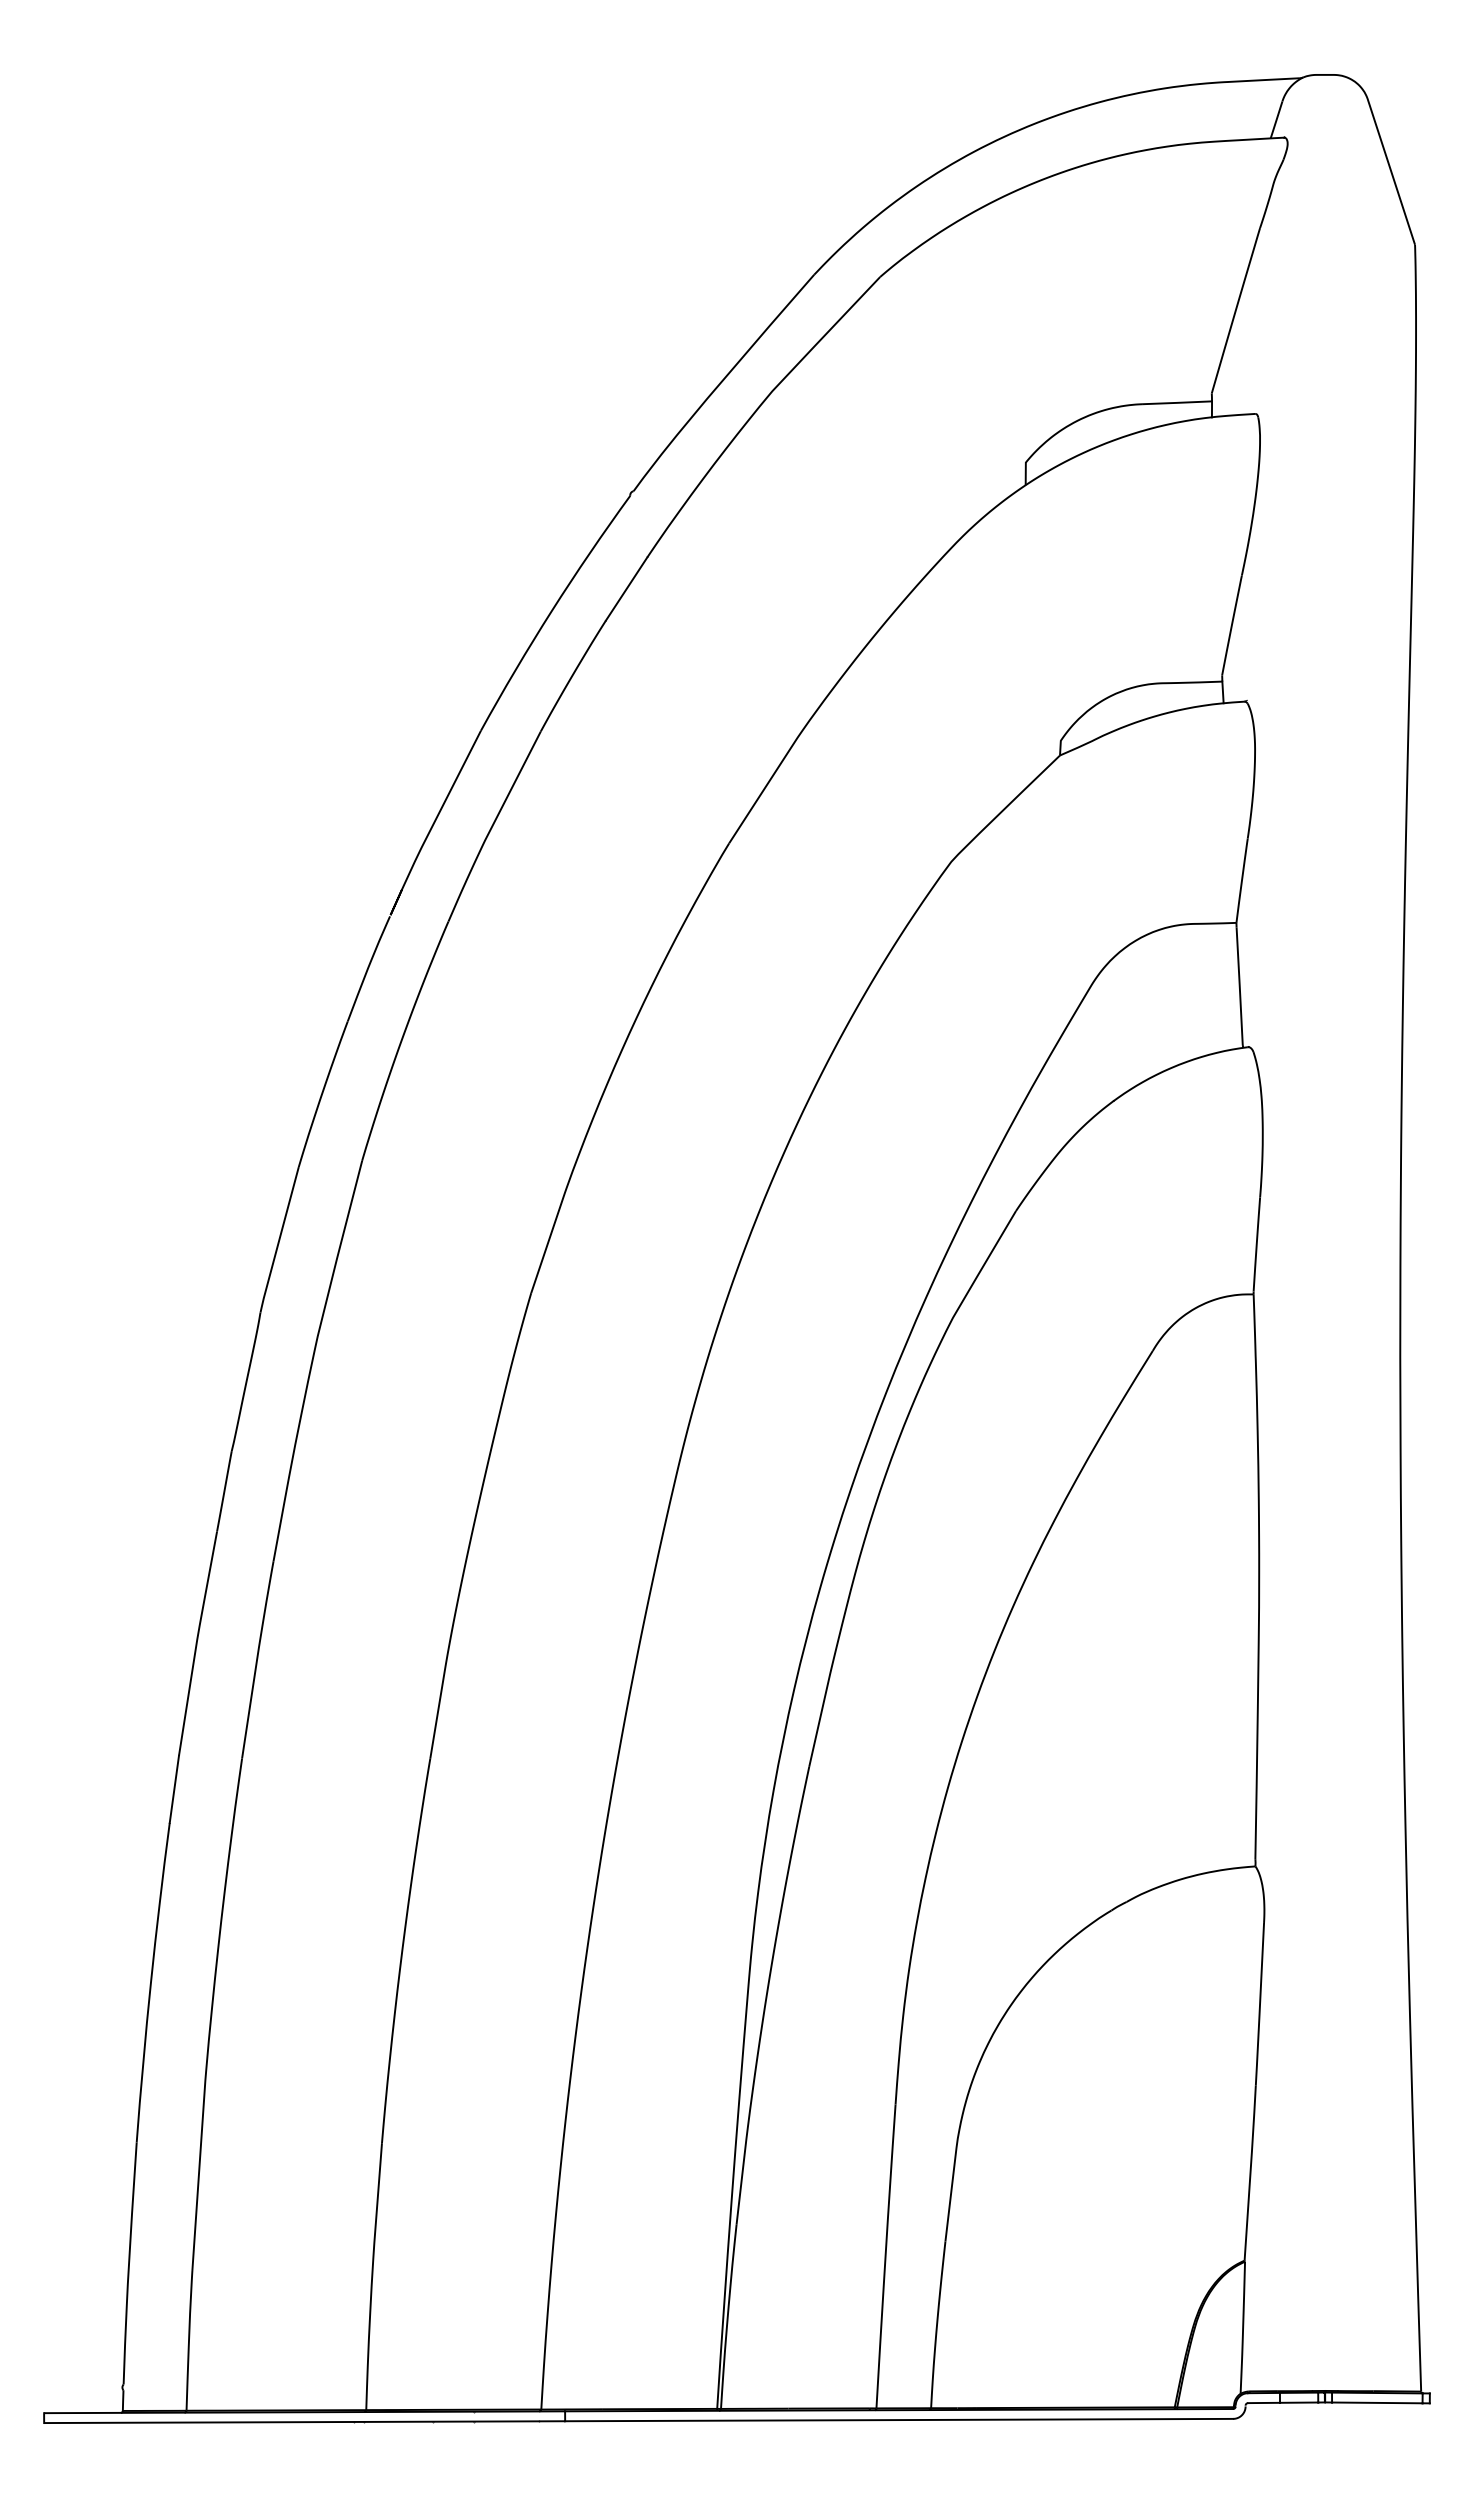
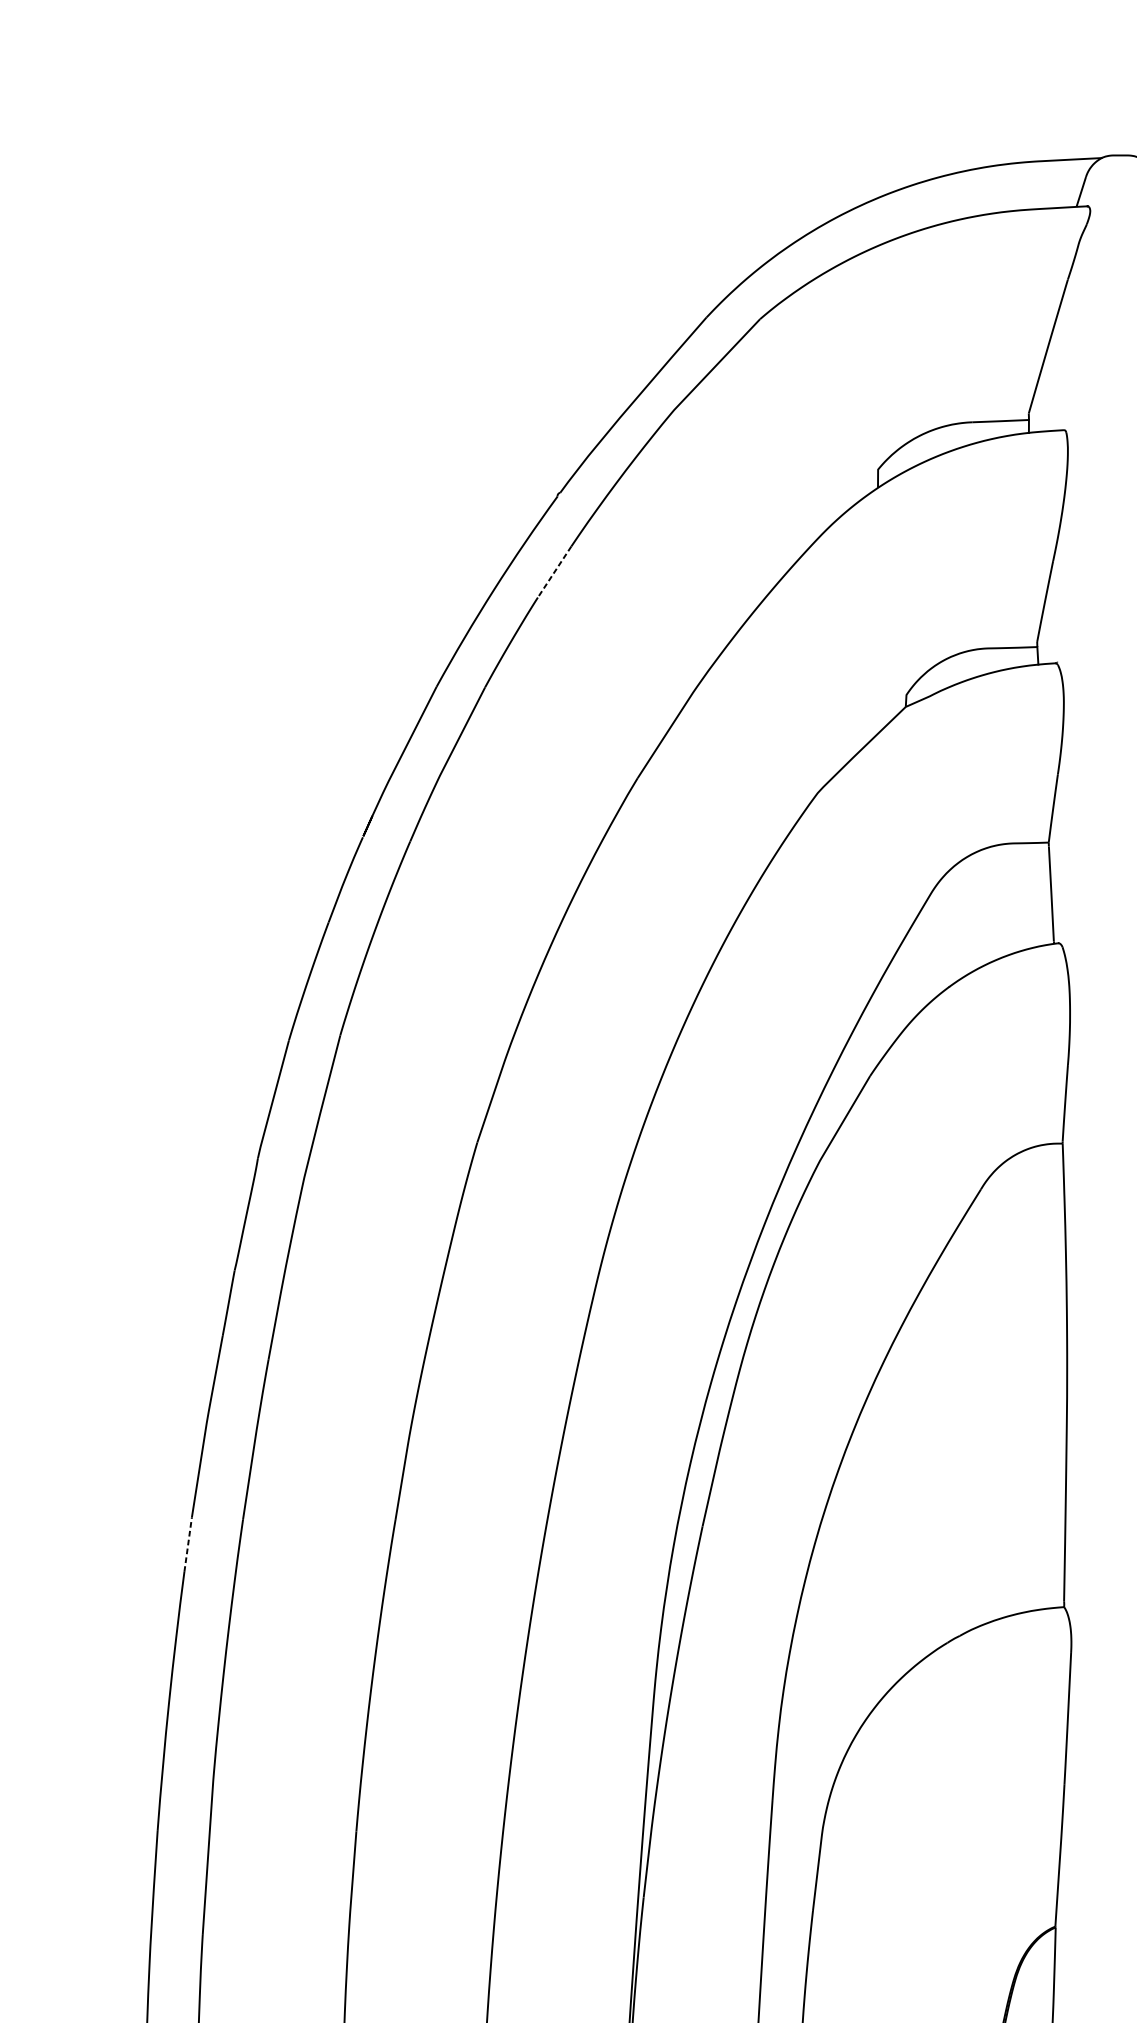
line: (626, 588) -> (554, 571), solid -> dashed
line: (174, 1789) -> (188, 1544), solid -> dashed

